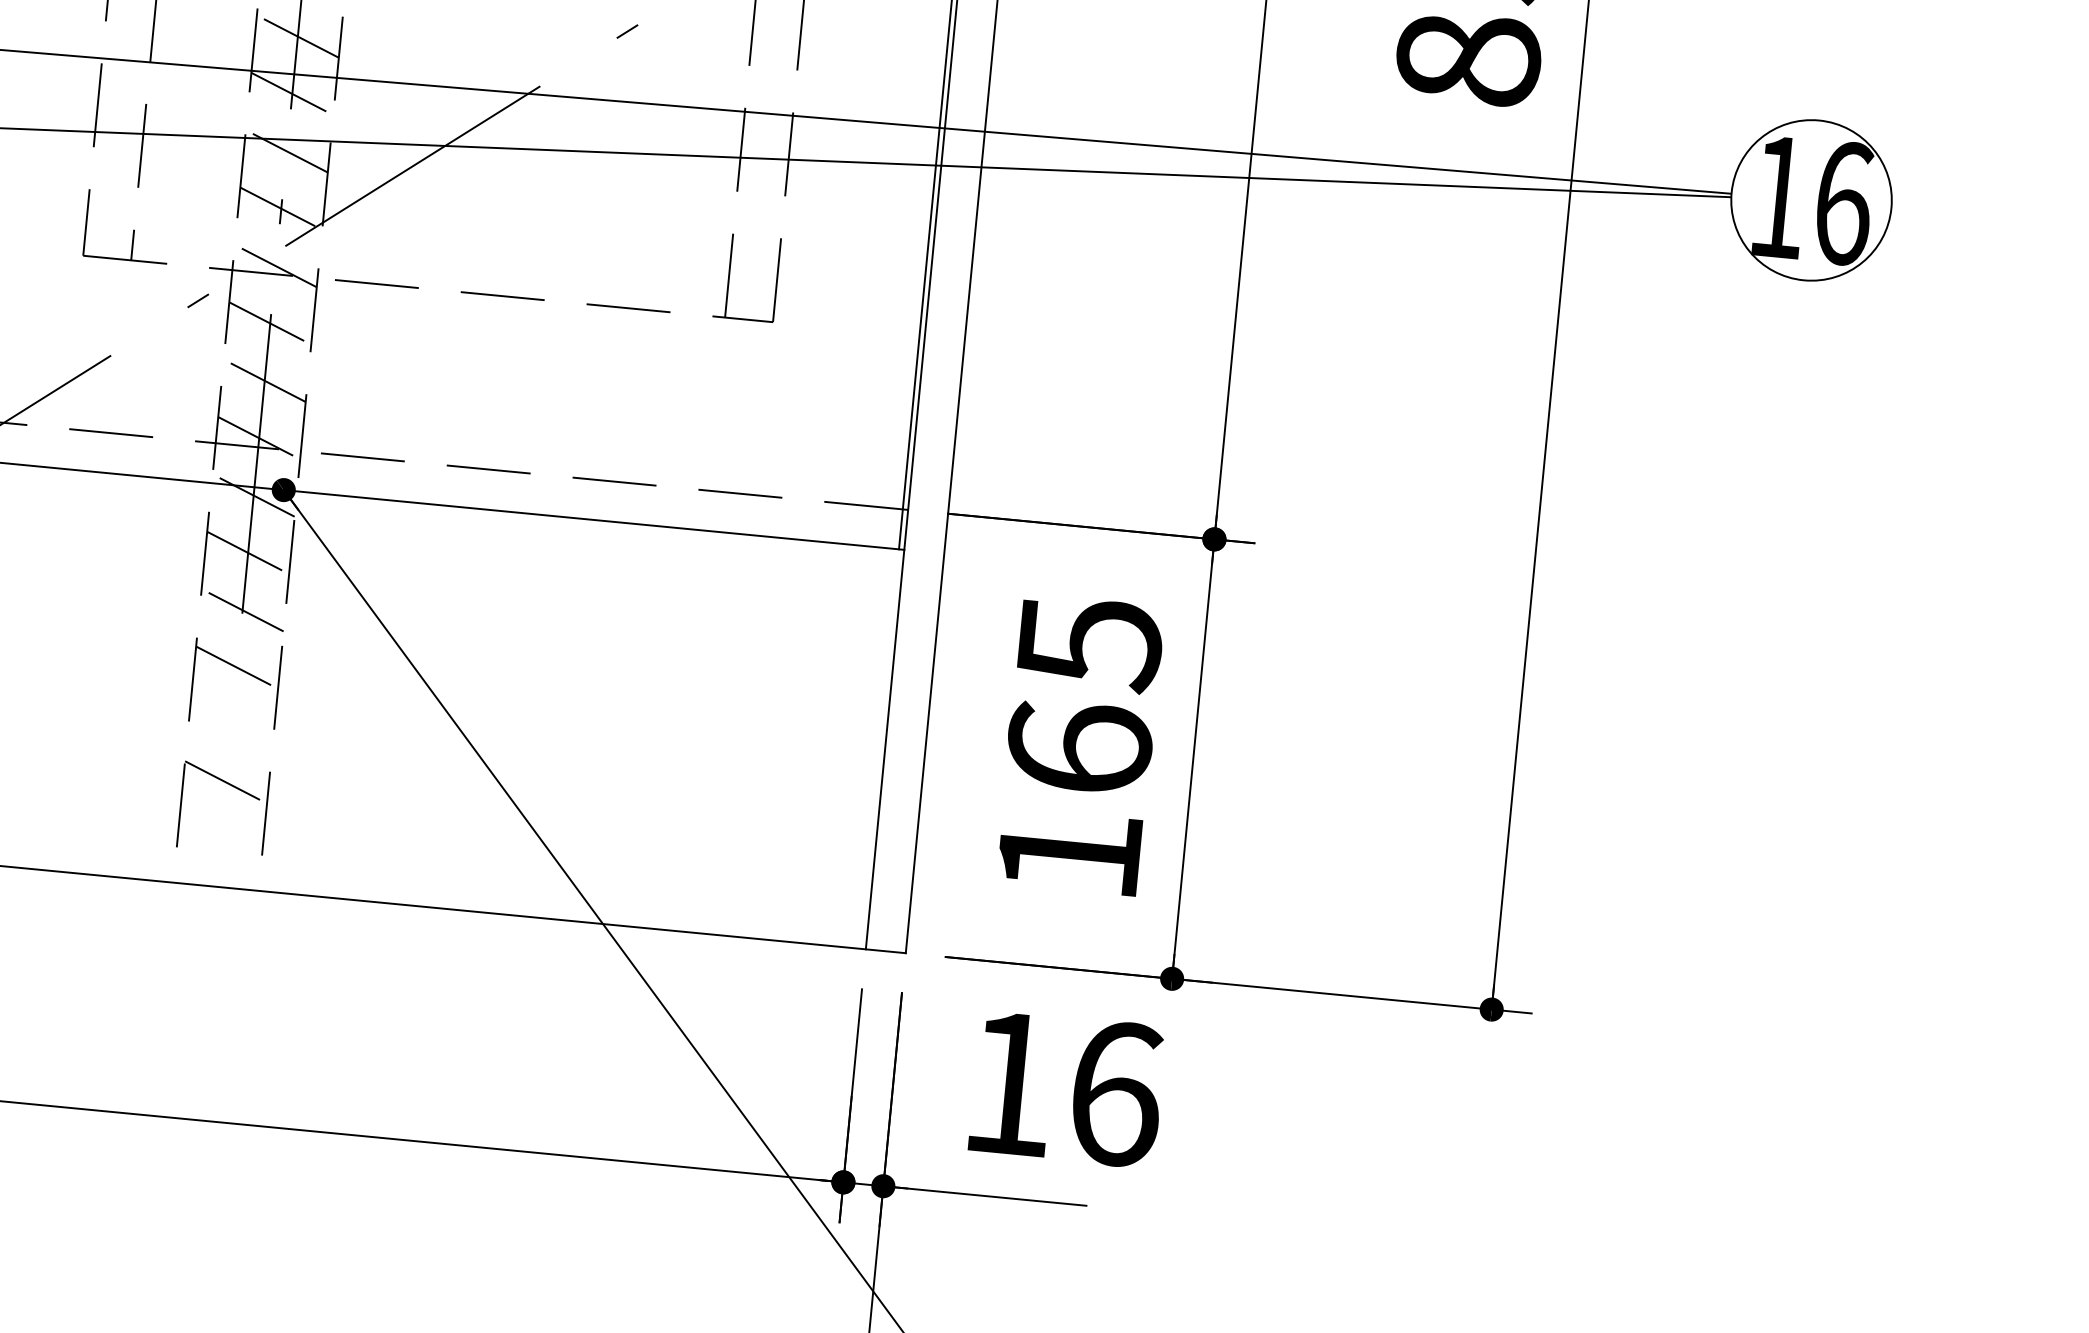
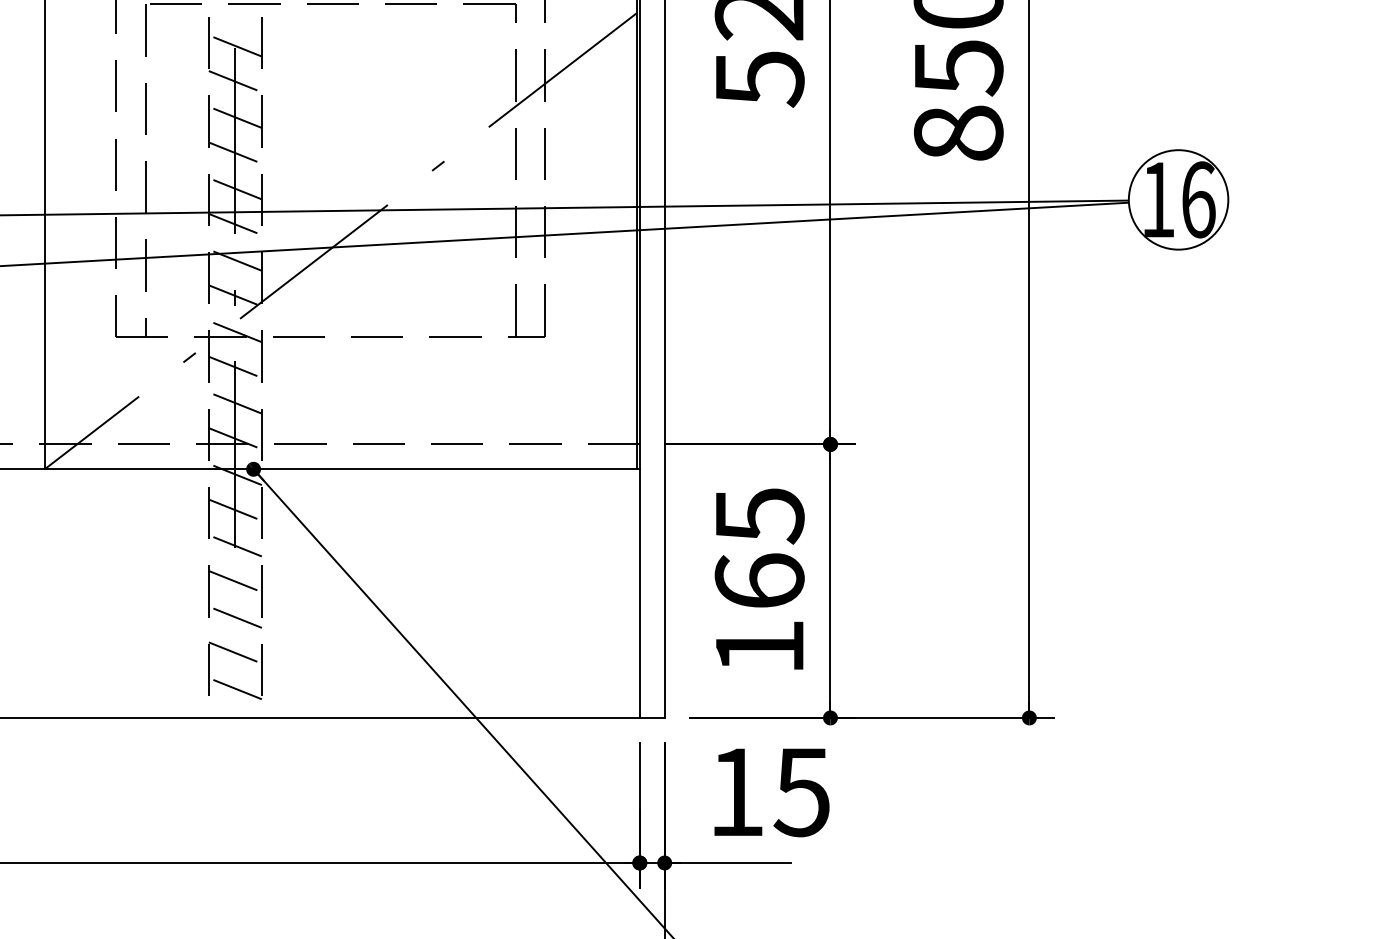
line: (230, 723) -> (234, 616), added
line: (219, 839) -> (234, 688), added
text: (1114, 1094) -> (801, 792), 16 -> 15

